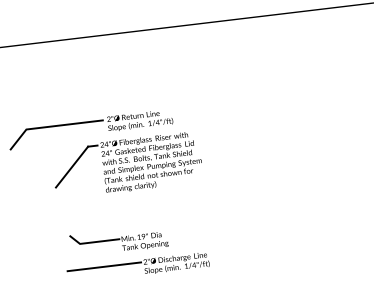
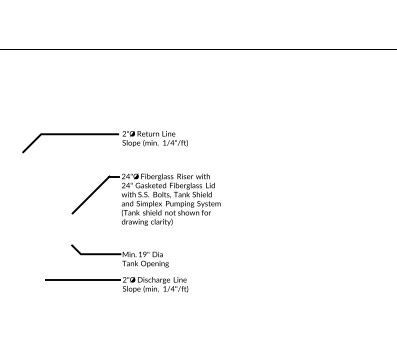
part: (126, 165) -> (145, 199), moved
part: (137, 267) -> (116, 284), moved

